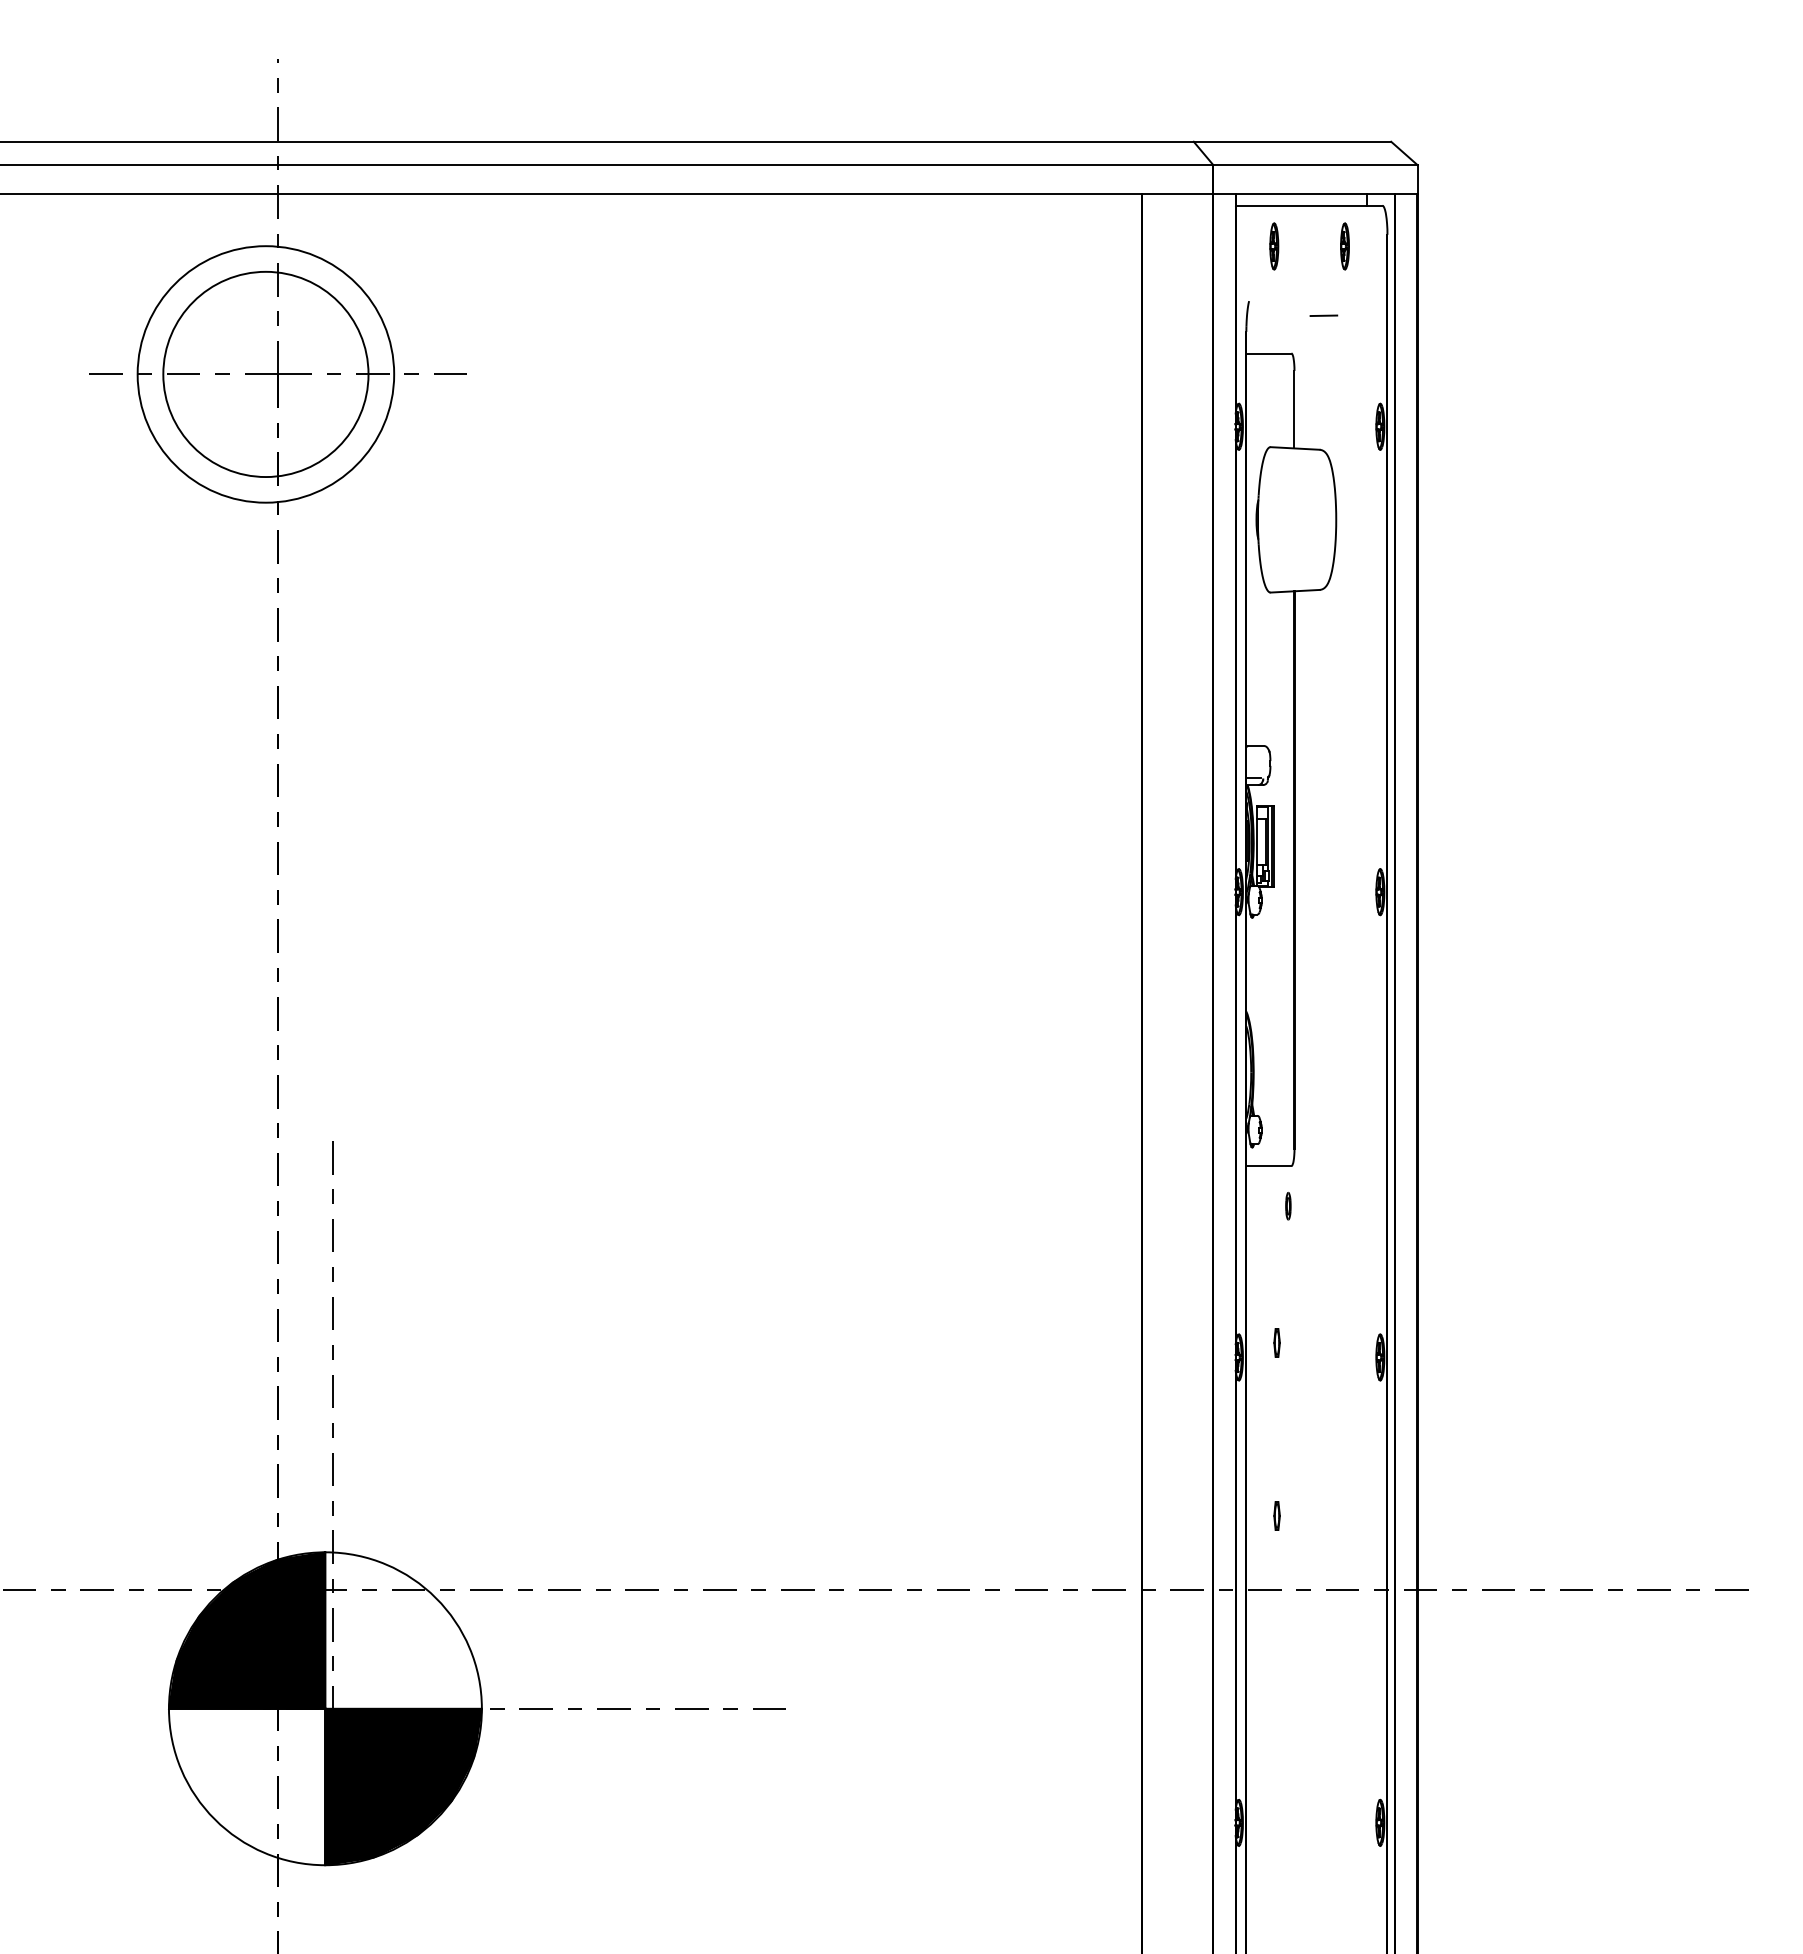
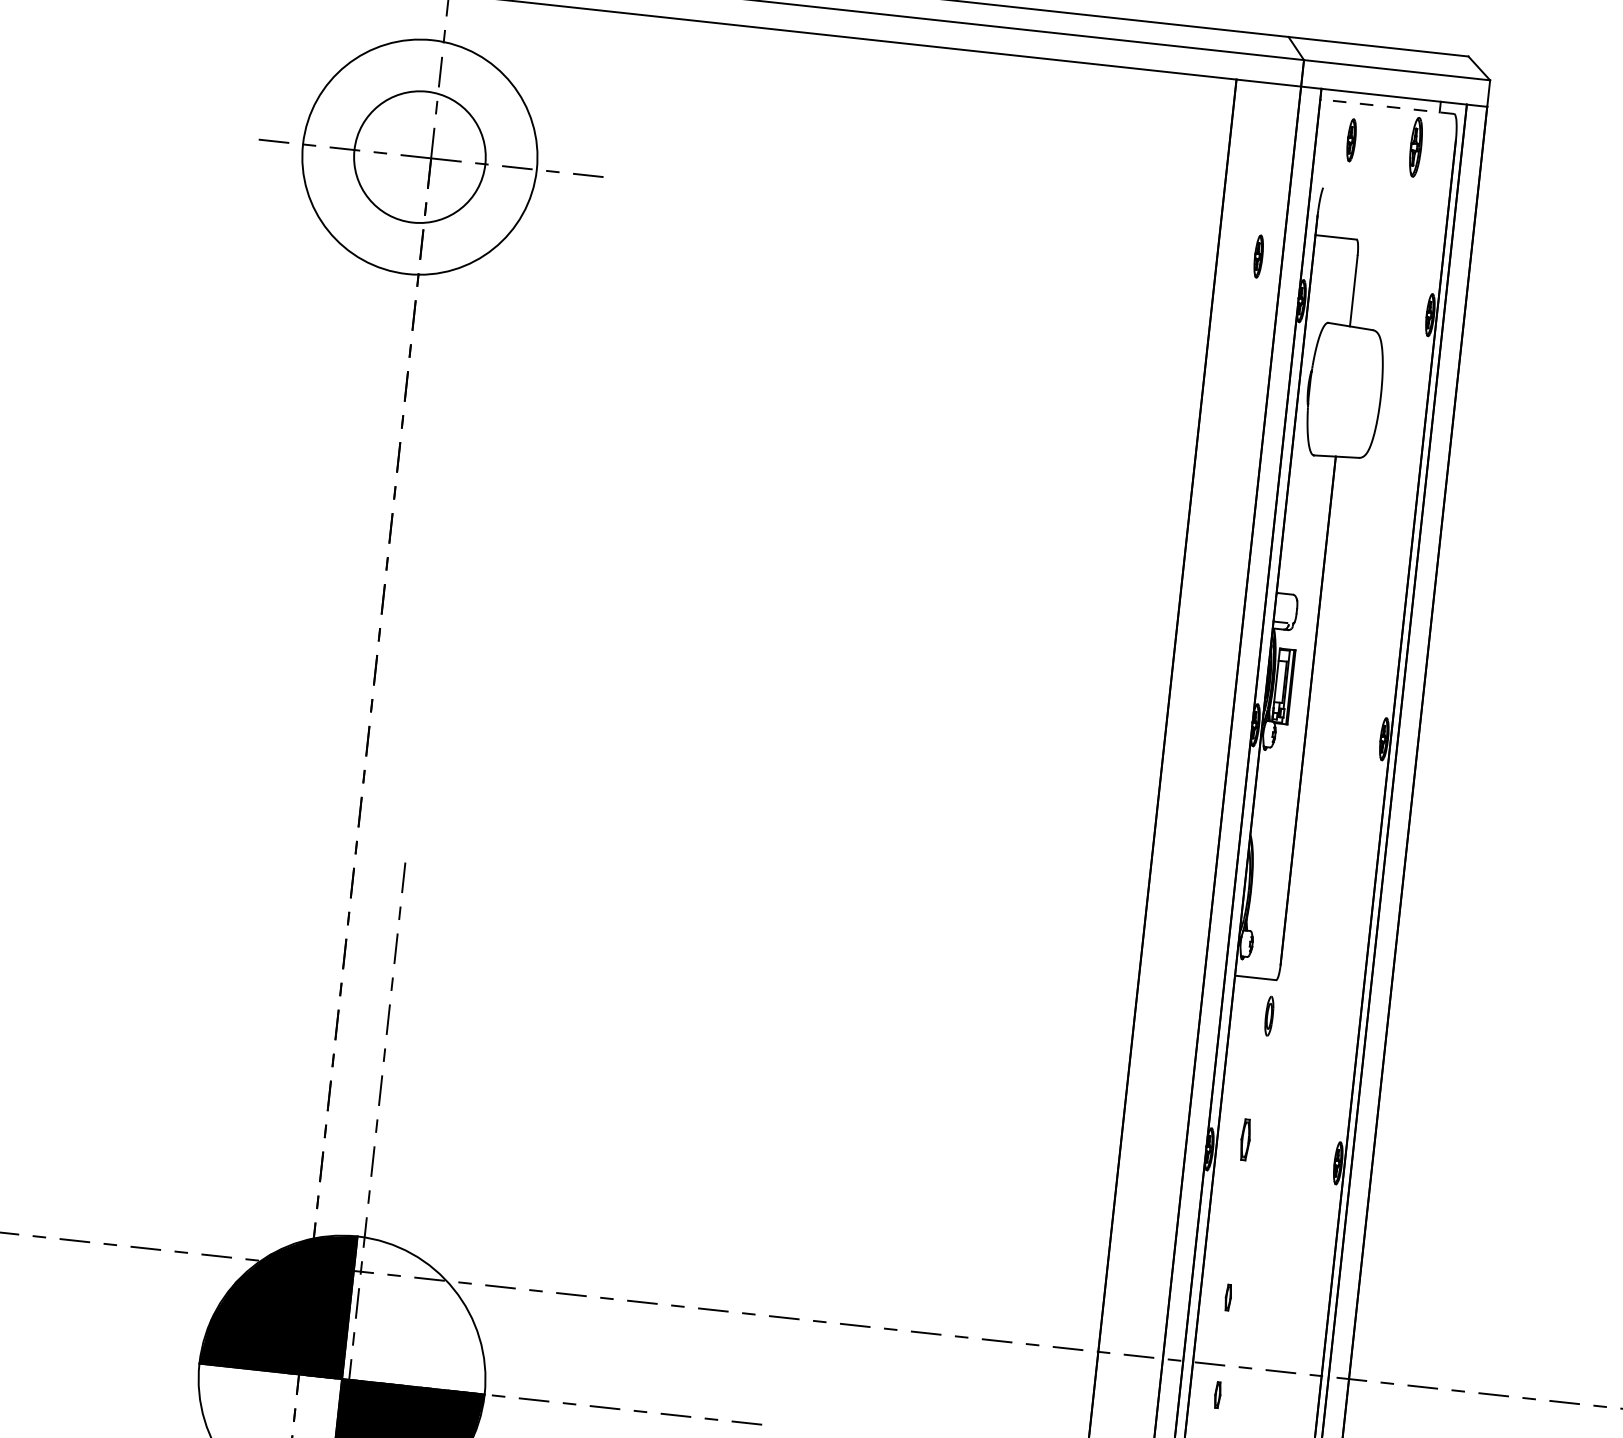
line: (1308, 205) -> (1386, 106), solid -> dashed
part: (1344, 246) -> (1415, 147), size x1.4
line: (1323, 315) -> (1389, 208), removed
circle: (265, 374) -> (419, 157), size x0.7
part: (1187, 383) -> (1258, 256), added
part: (1288, 1206) -> (1269, 1016), size x1.6
part: (1276, 1342) -> (1245, 1139), size x1.6
part: (1276, 1622) -> (1217, 1394), added

